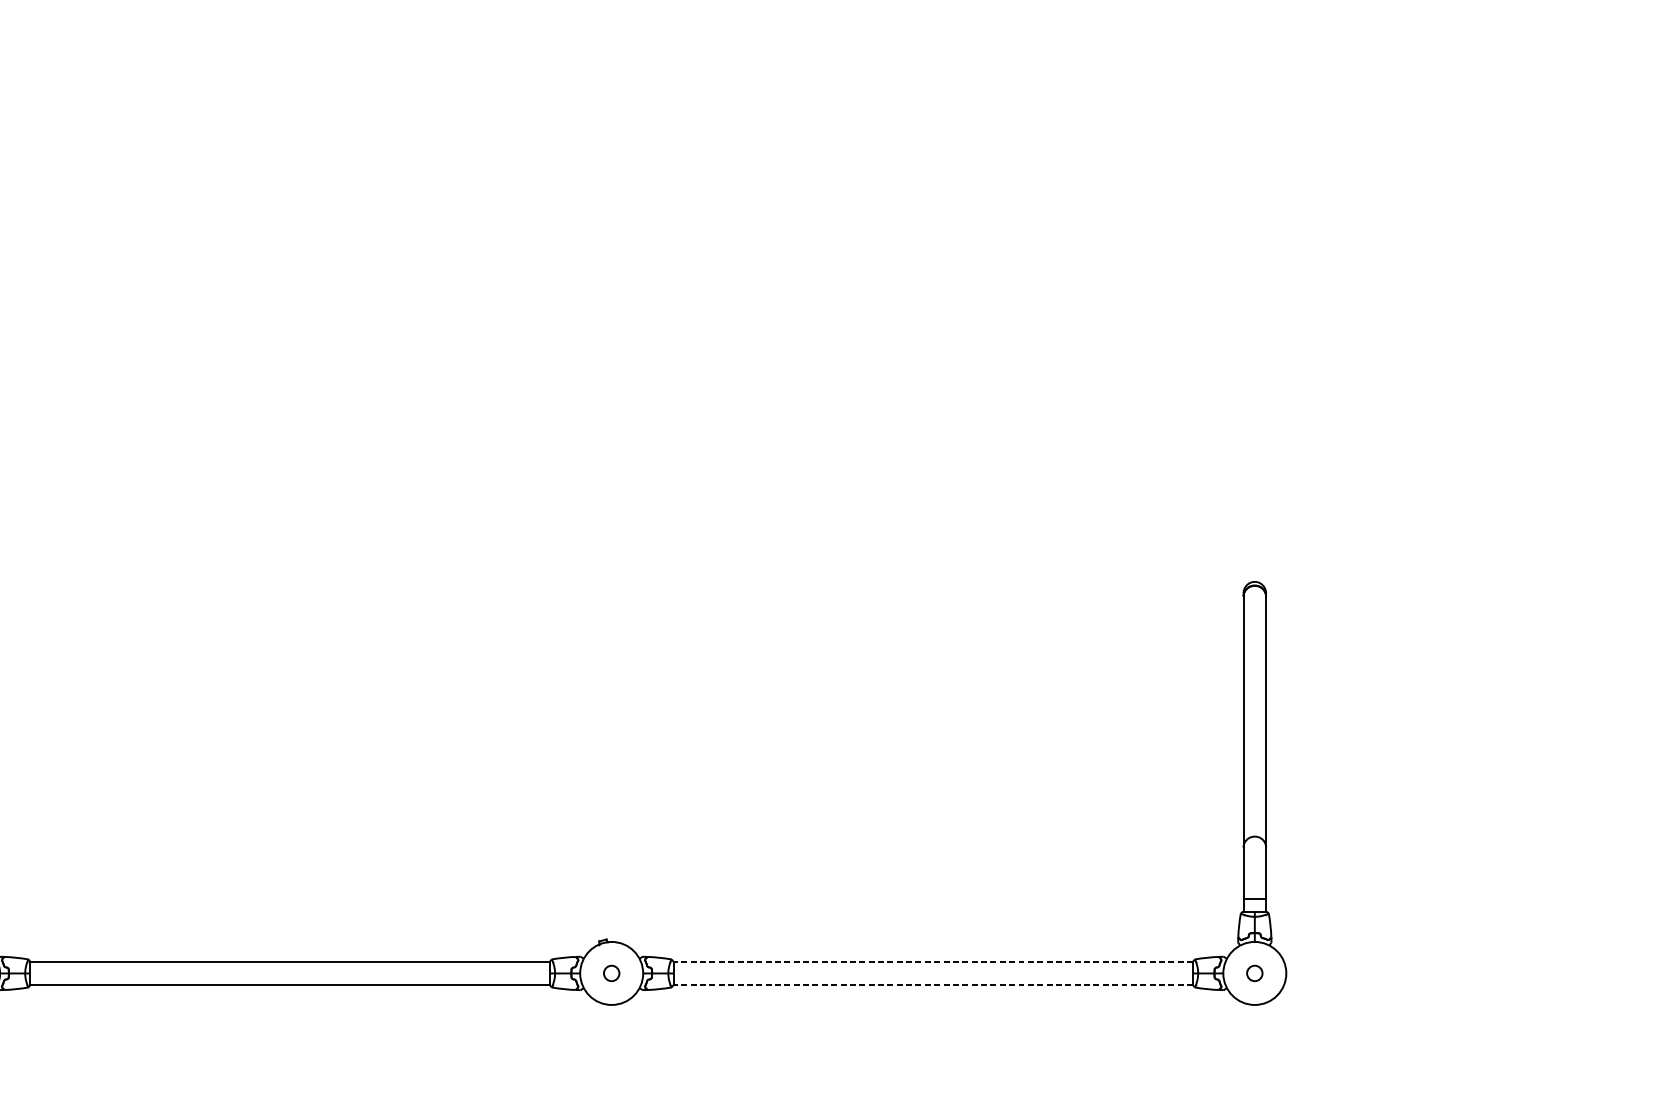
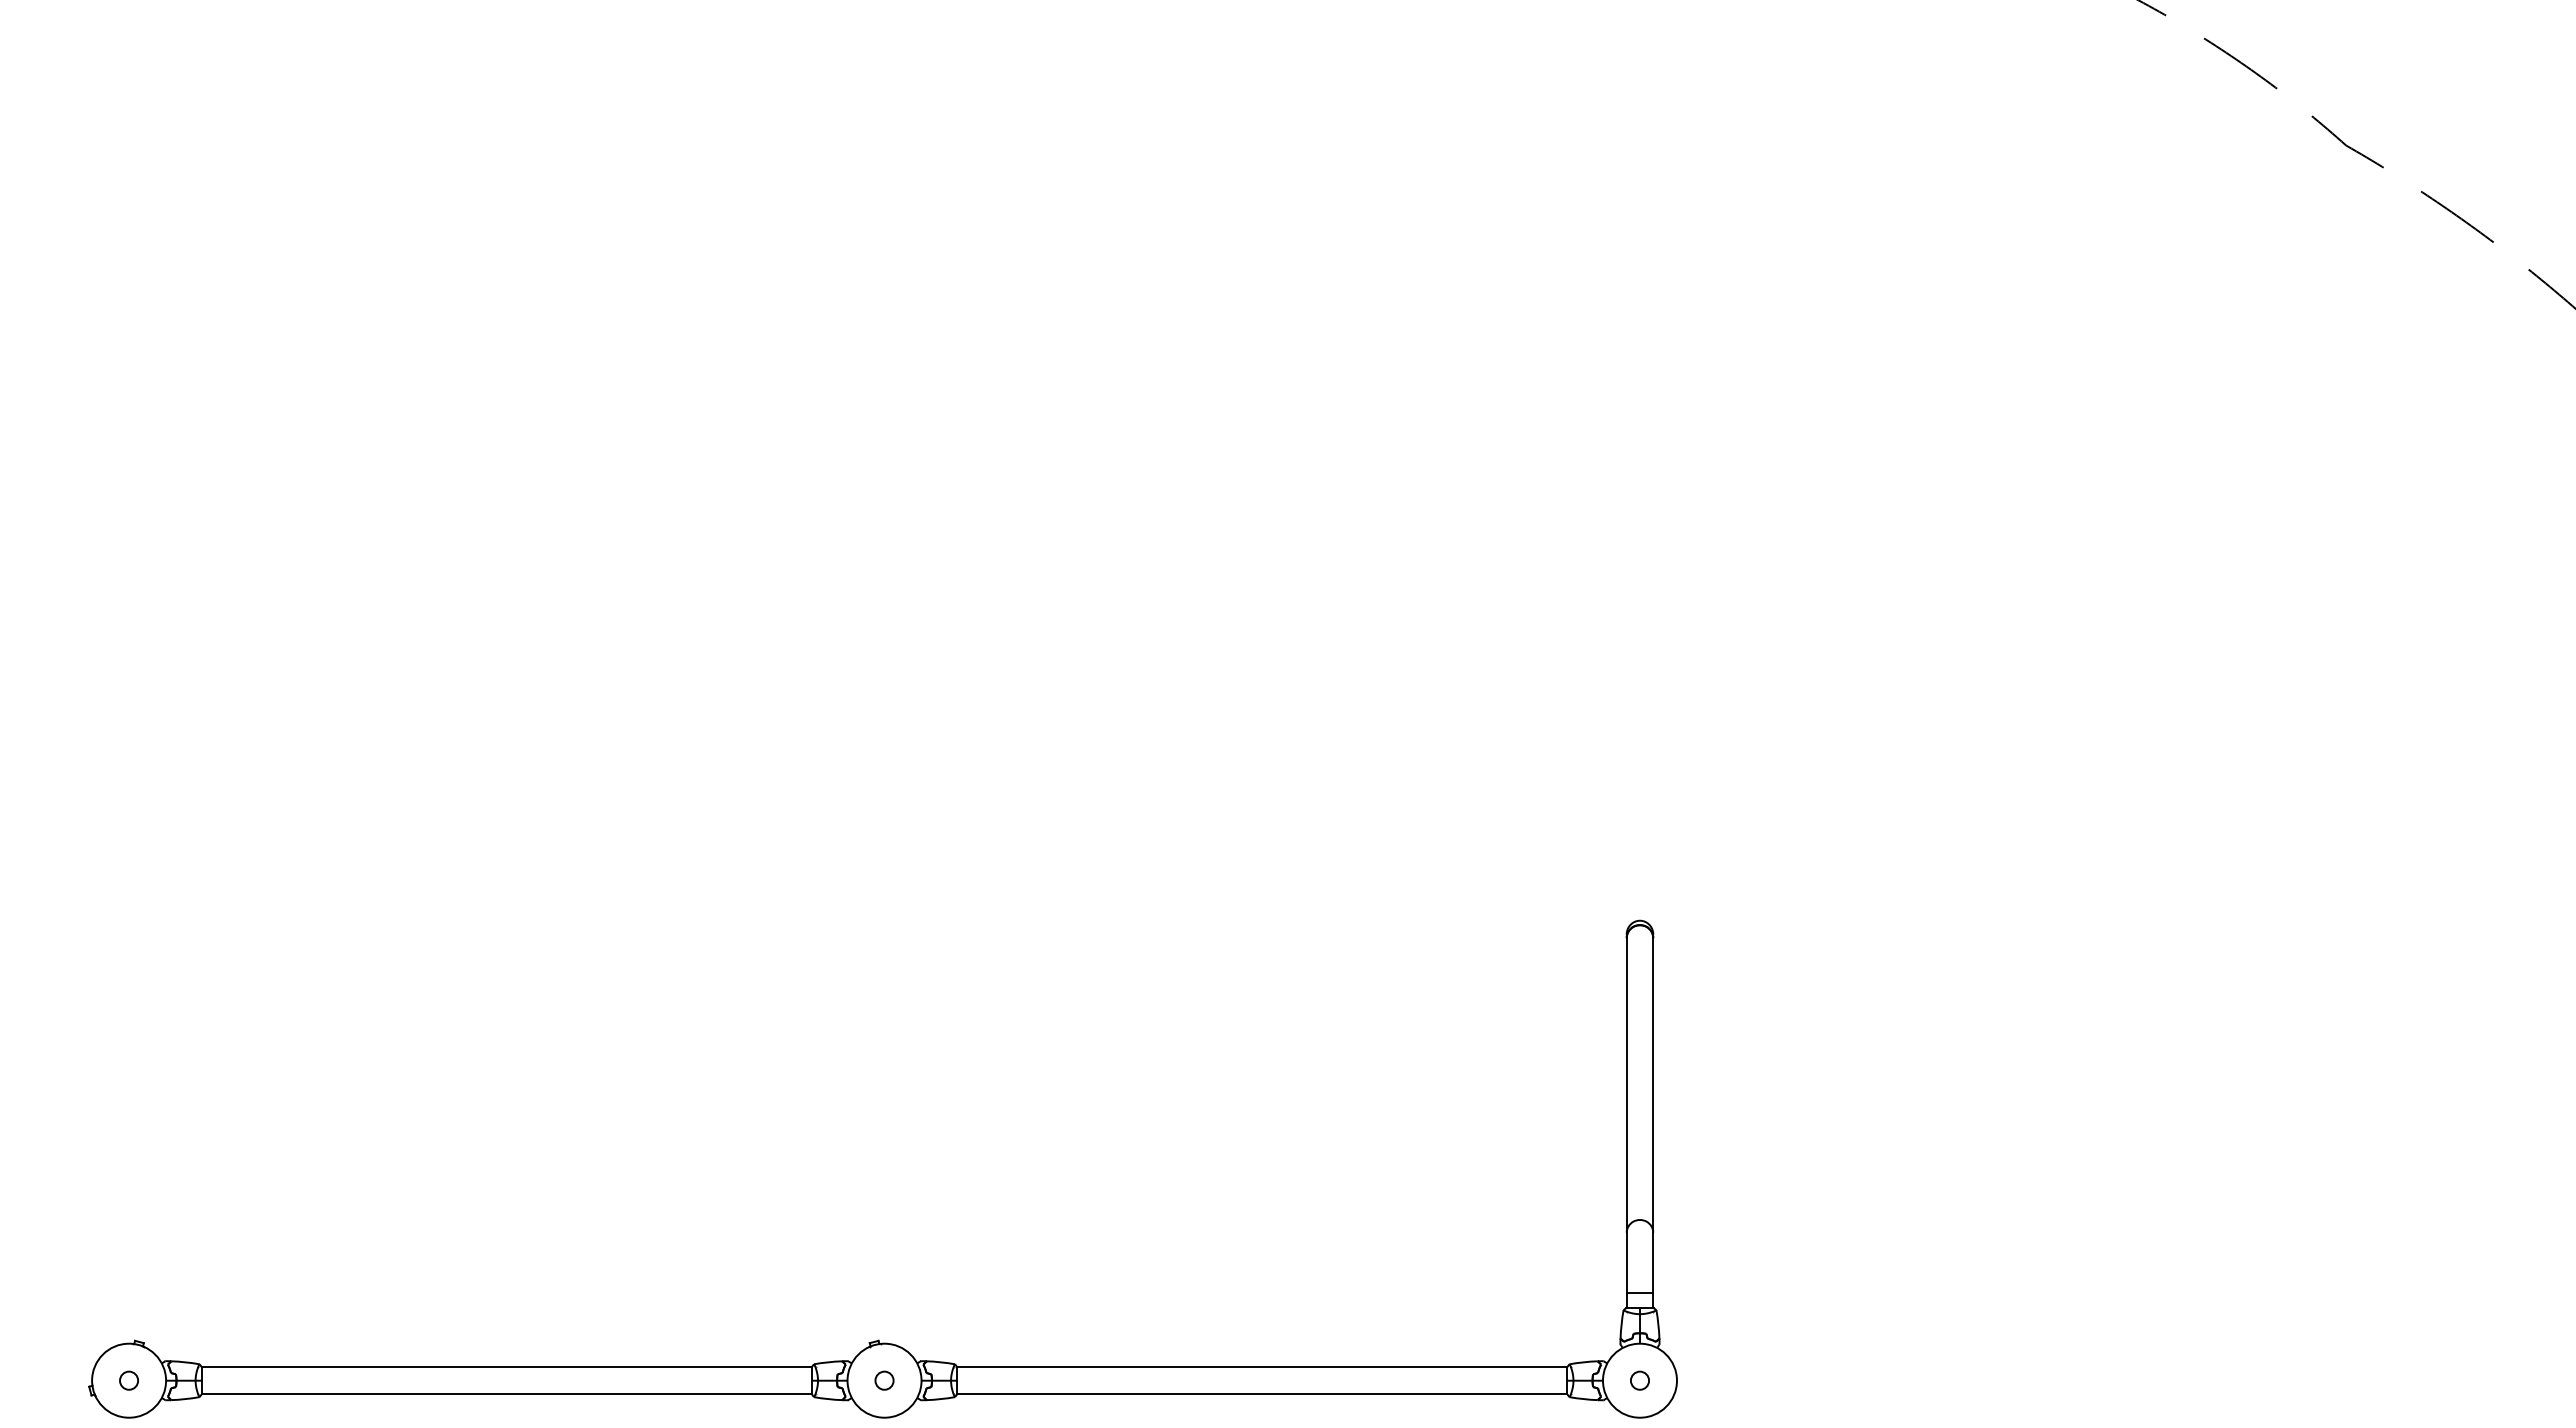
line: (932, 962) -> (1261, 1367), dashed -> solid
line: (932, 984) -> (1261, 1393), dashed -> solid

